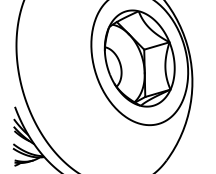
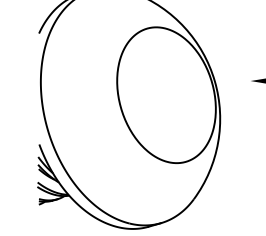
part: (139, 58) -> (166, 95), removed

